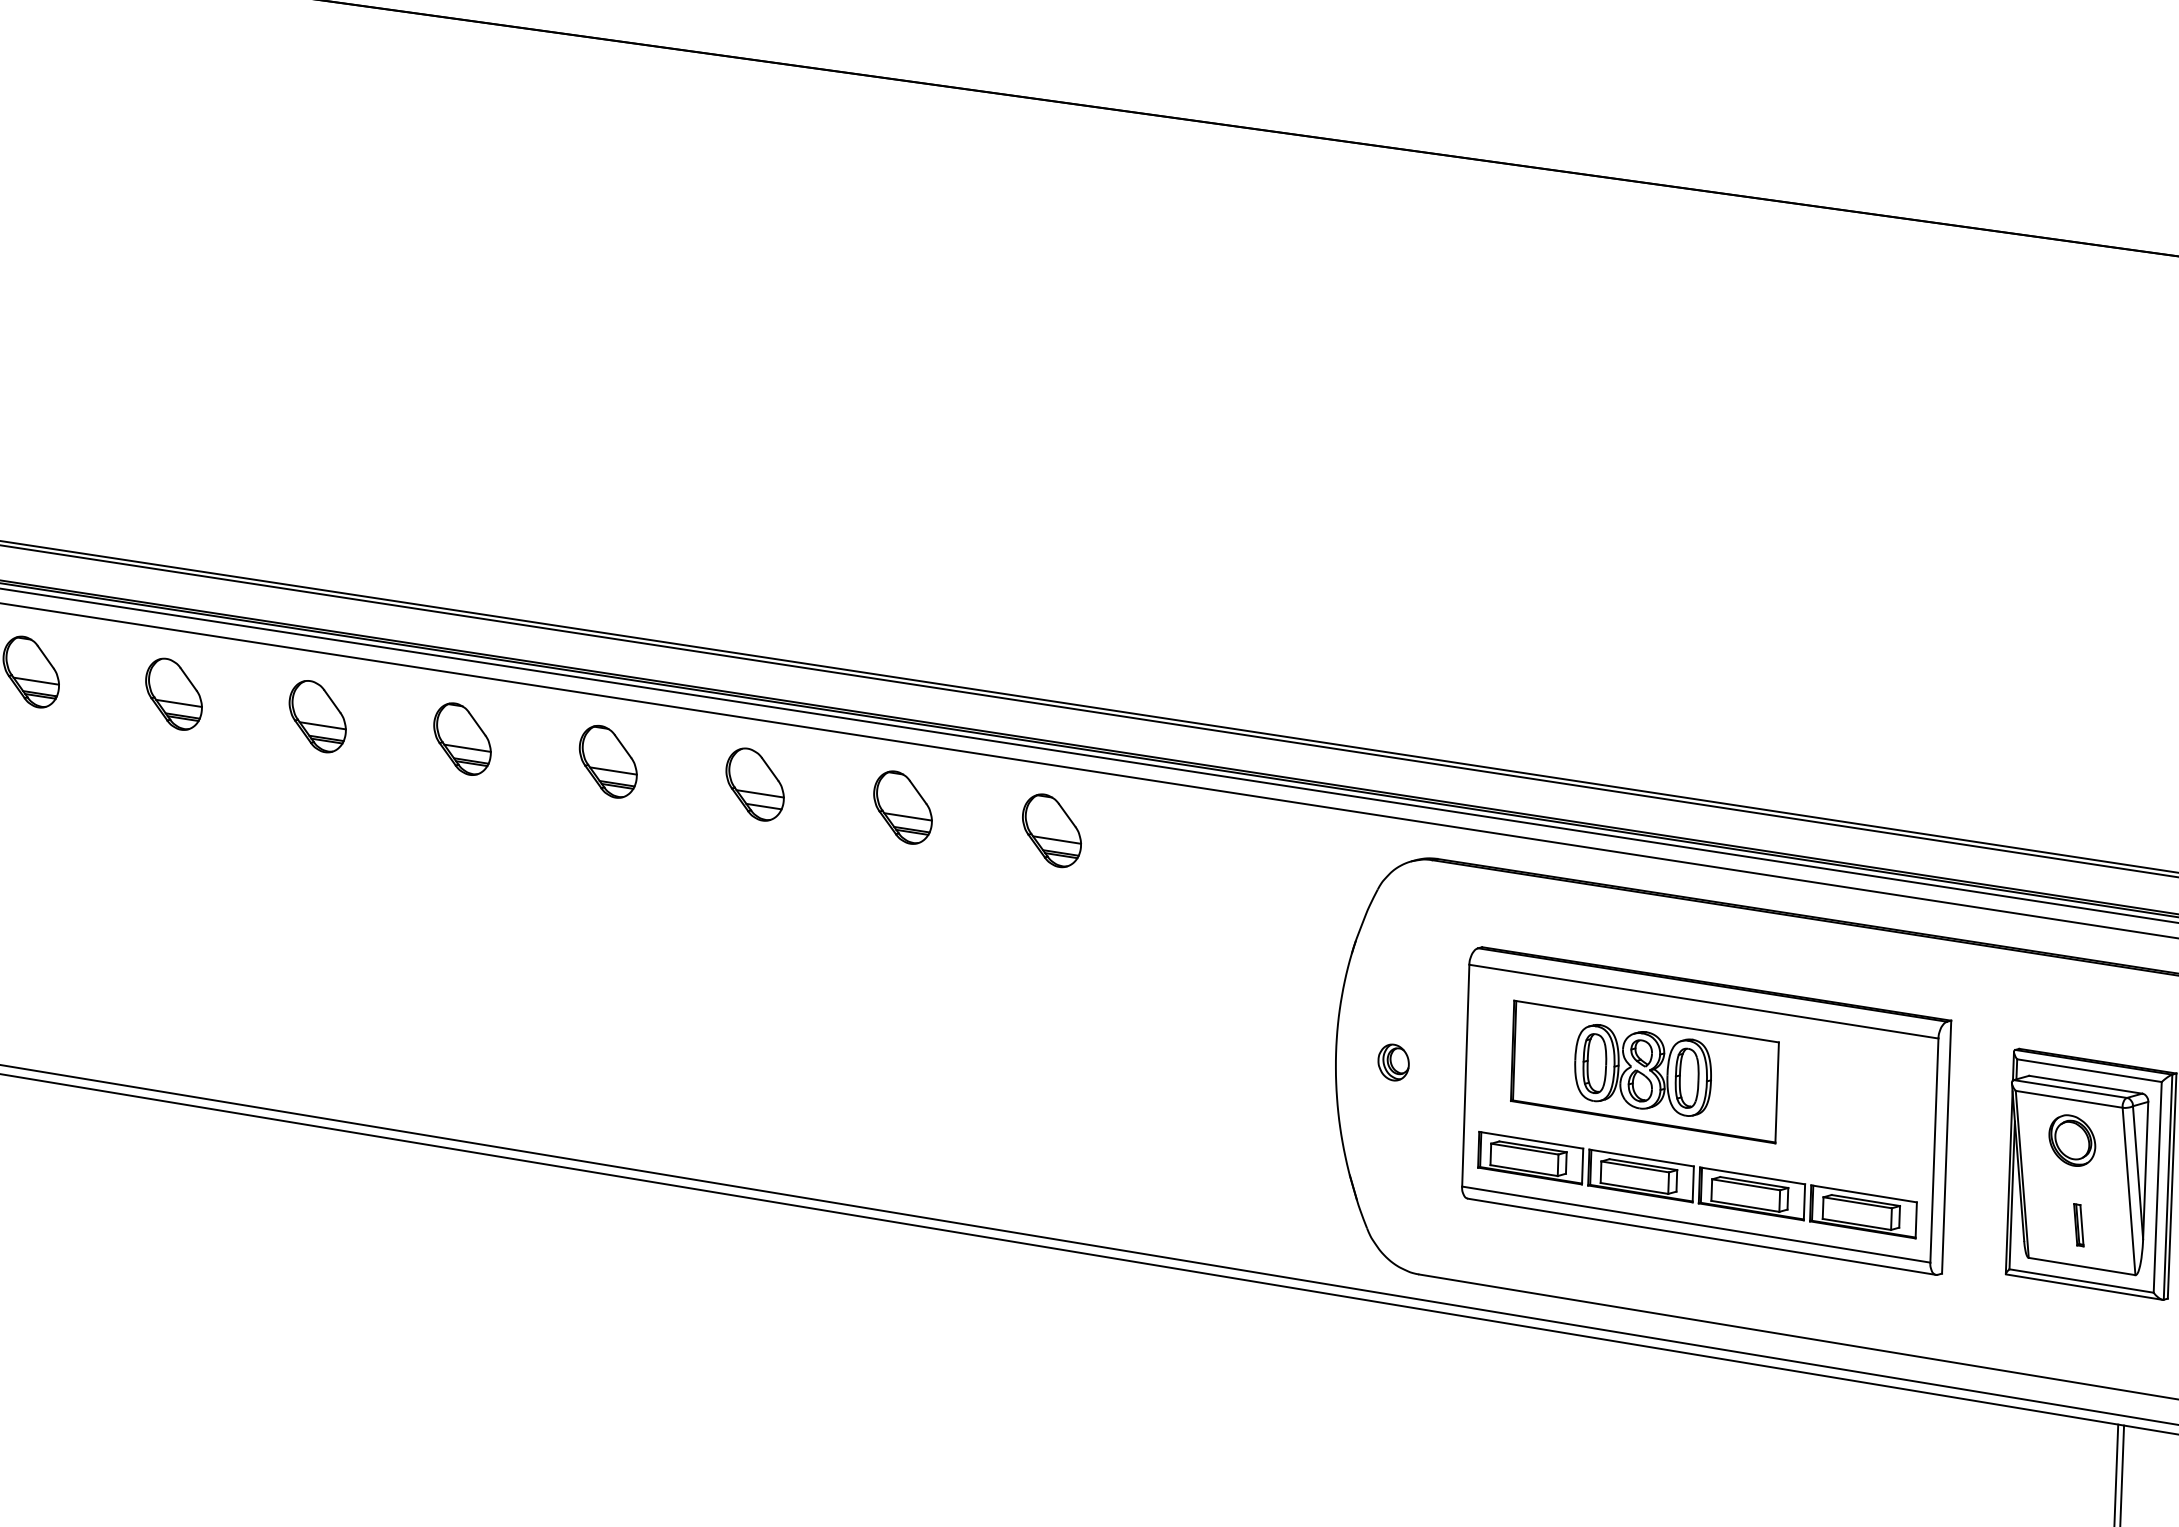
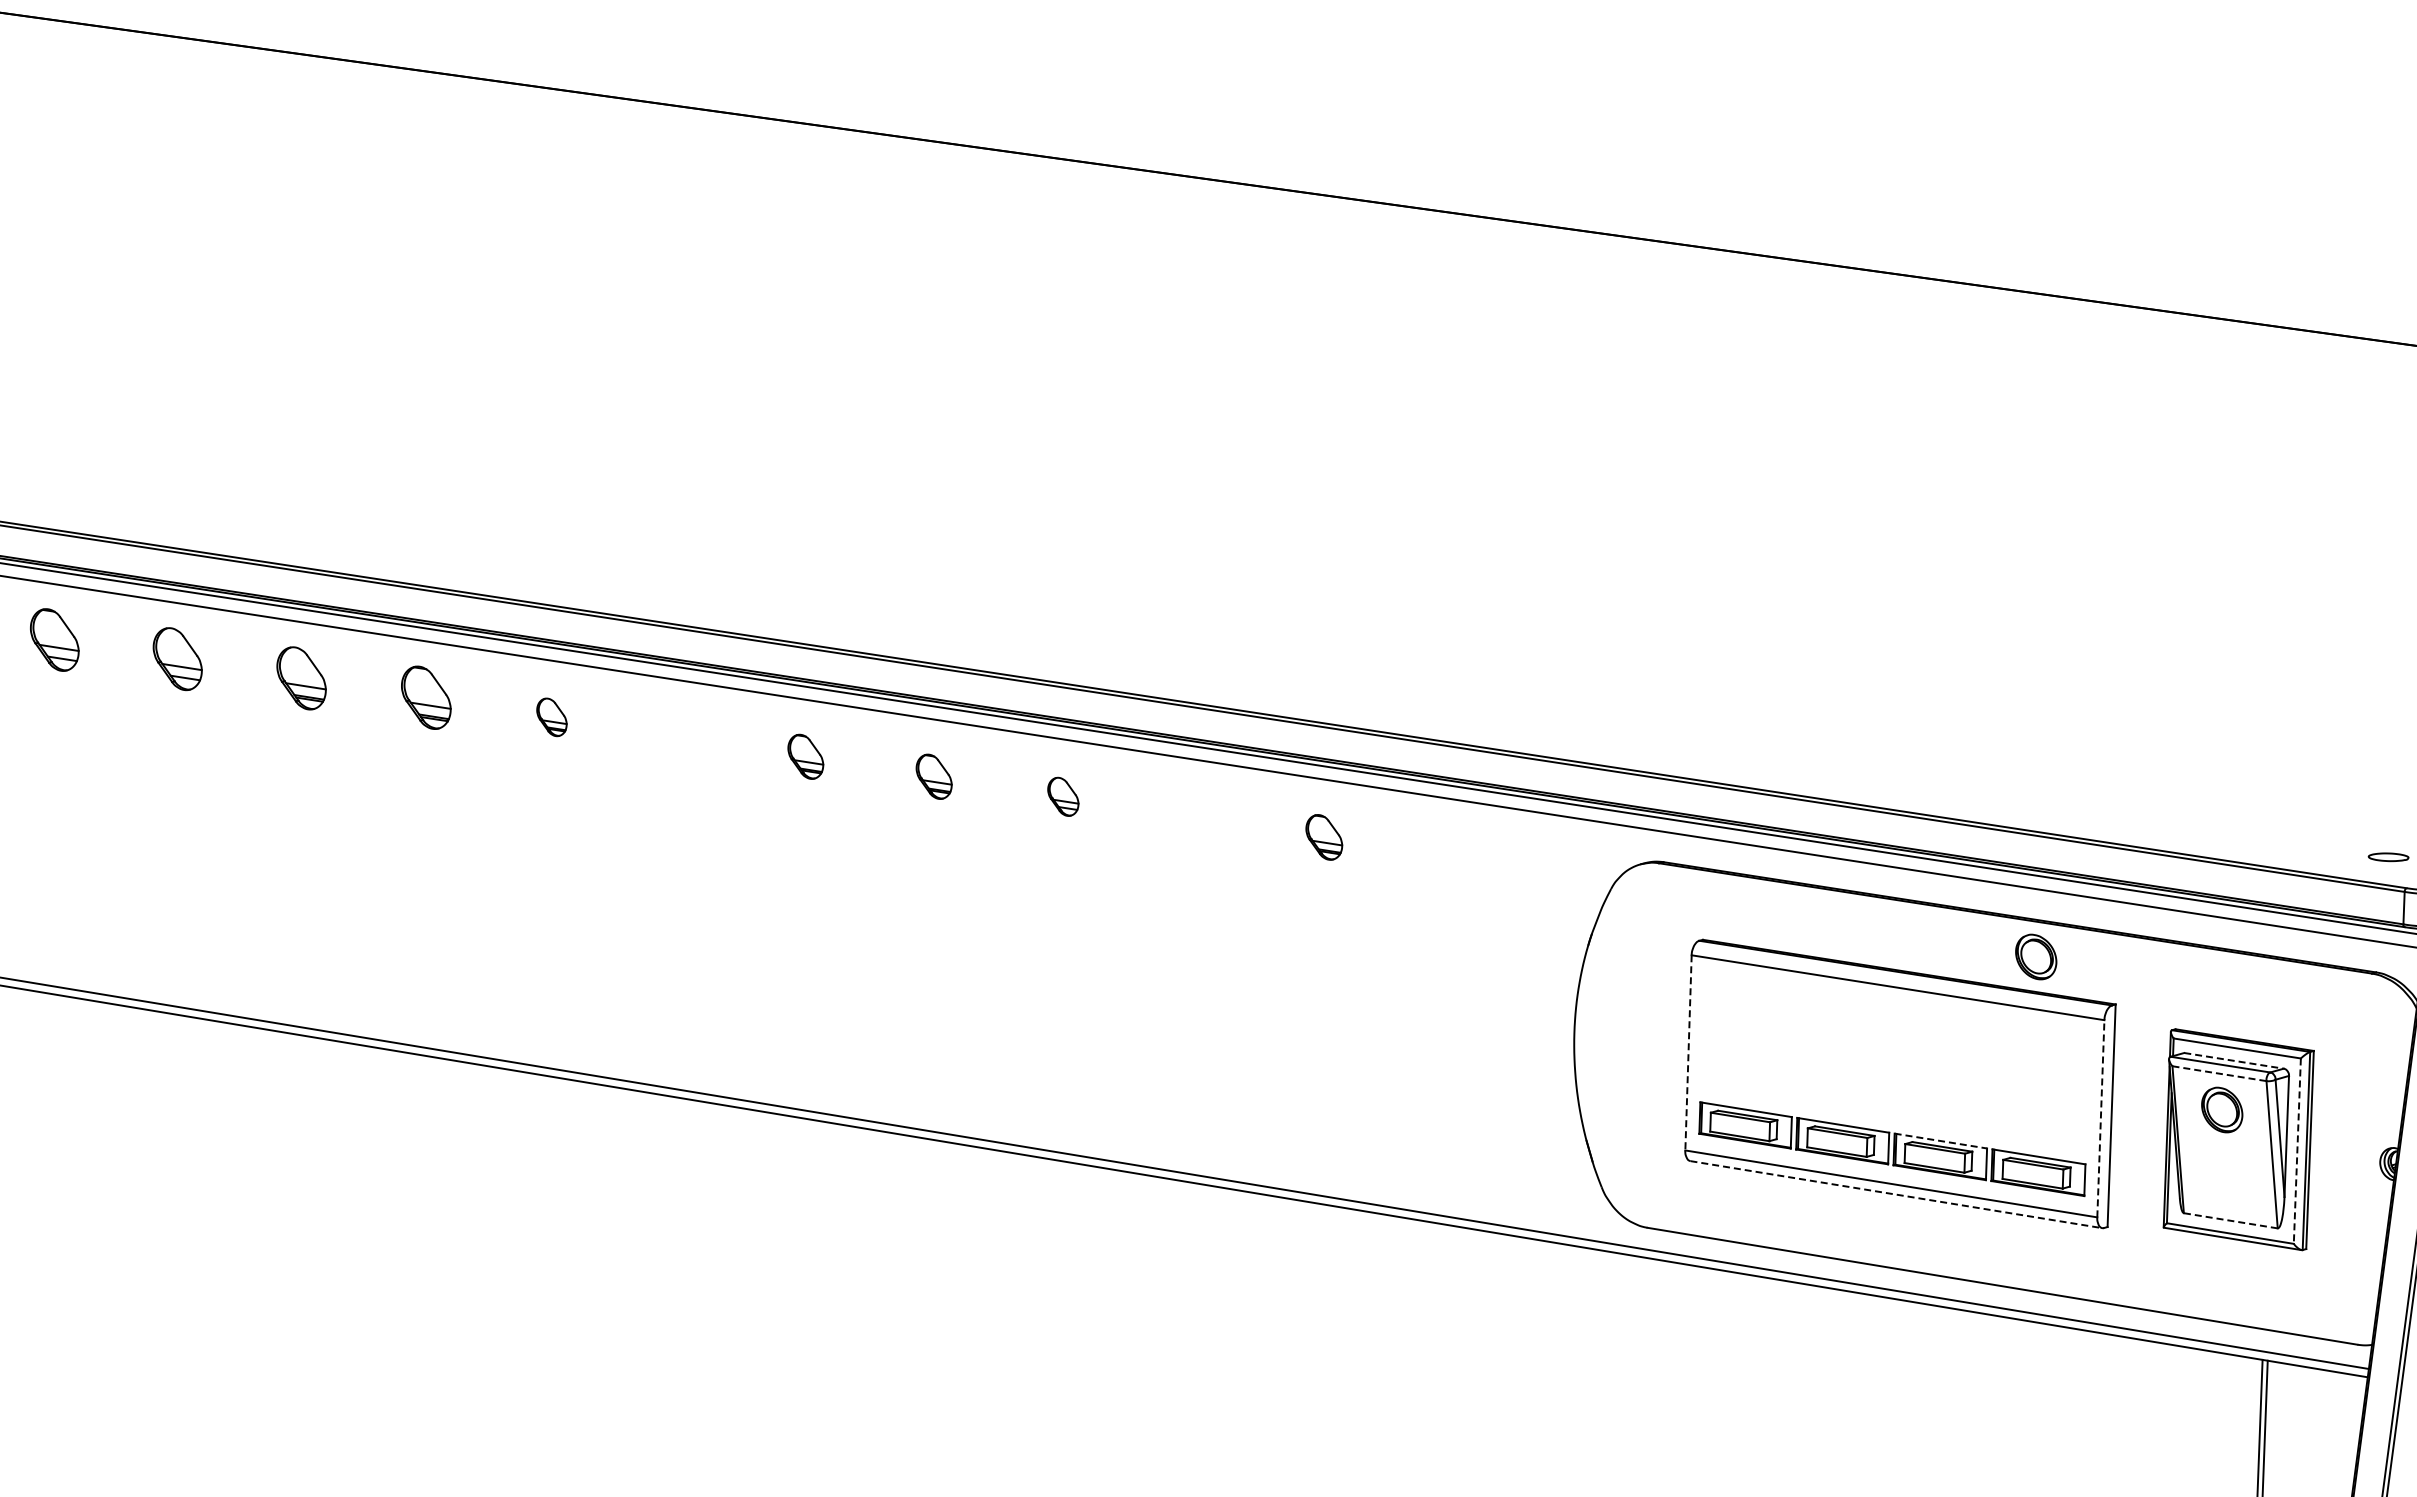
part: (173, 694) -> (551, 717), size x0.6
part: (317, 716) -> (678, 736), removed
part: (462, 738) -> (805, 756), size x0.7
part: (608, 761) -> (934, 776), size x0.7
part: (755, 784) -> (1063, 796), size x0.6
part: (903, 807) -> (1193, 816), removed
part: (1050, 830) -> (1323, 837), size x0.7
part: (1861, 966) -> (2036, 956), added
part: (1393, 1062) -> (1624, 1041), removed
part: (1644, 1071) -> (1845, 1049), removed
line: (1465, 1075) -> (1688, 1052), solid -> dashed
line: (2086, 1084) -> (2234, 1060), solid -> dashed
line: (2069, 1099) -> (2219, 1073), solid -> dashed
line: (1933, 1150) -> (2100, 1118), solid -> dashed
line: (1752, 1176) -> (1940, 1141), solid -> dashed
line: (2157, 1187) -> (2297, 1151), solid -> dashed
part: (2078, 1225) -> (2227, 1184), removed
line: (1702, 1236) -> (1896, 1194), solid -> dashed
line: (2081, 1266) -> (2230, 1220), solid -> dashed

